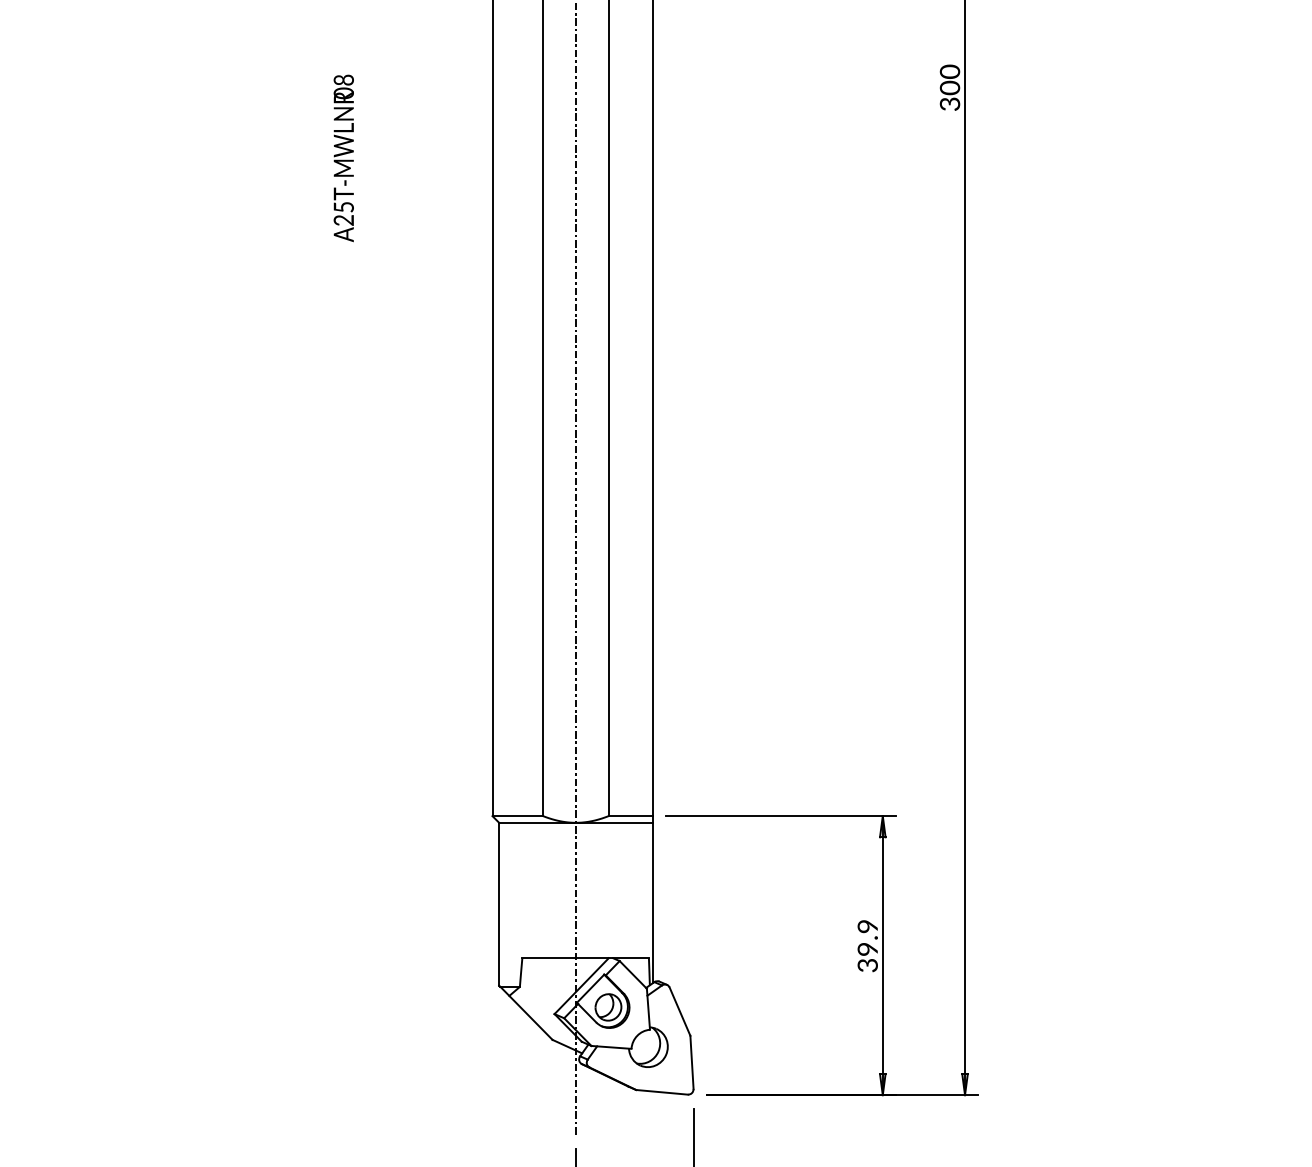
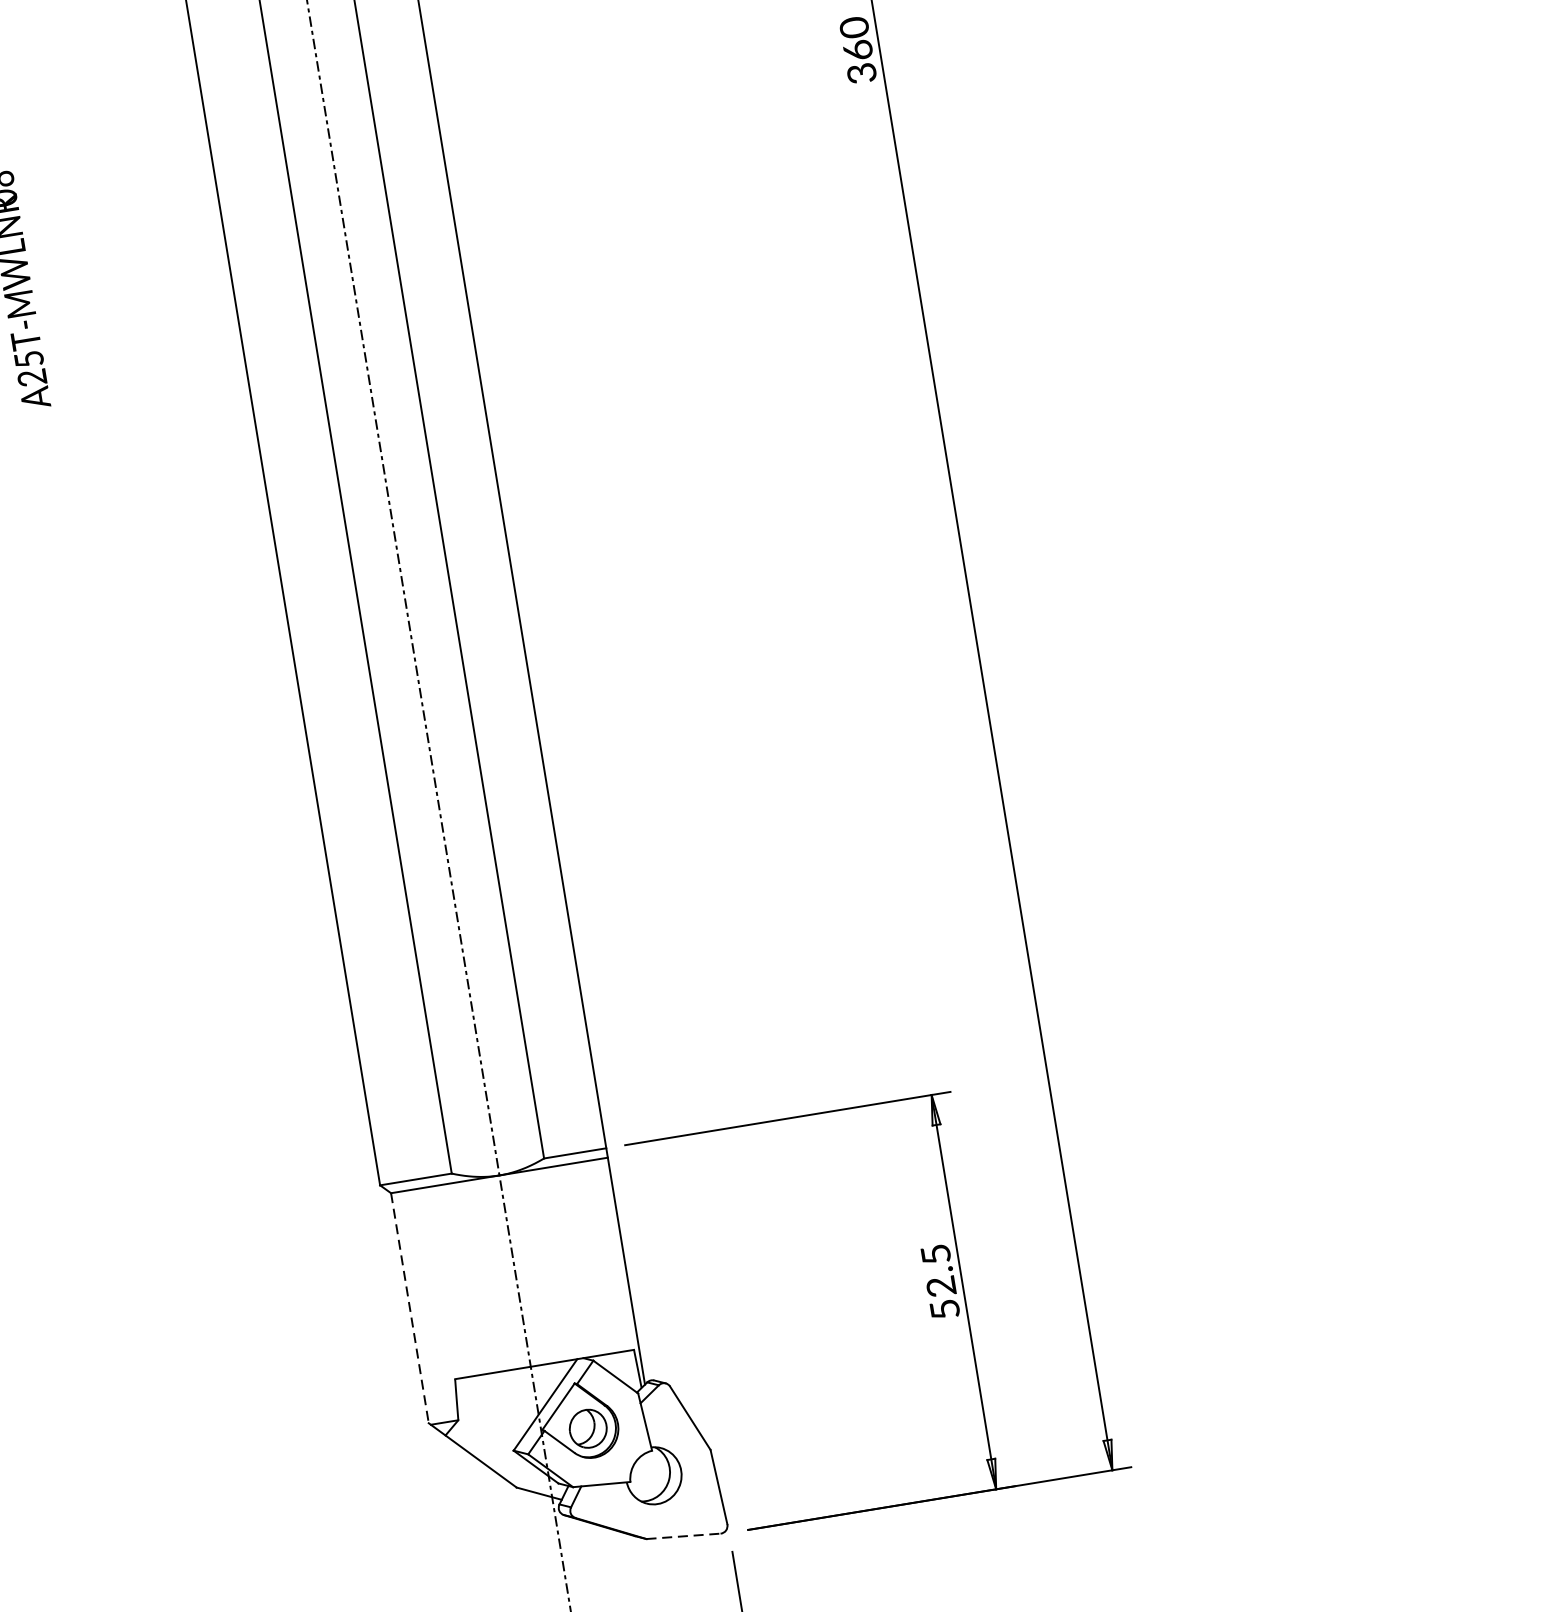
text: (949, 87) -> (857, 49), 300 -> 360
line: (499, 904) -> (410, 1308), solid -> dashed
text: (867, 946) -> (940, 1282), 39.9 -> 52.5
line: (661, 1092) -> (682, 1536), solid -> dashed

